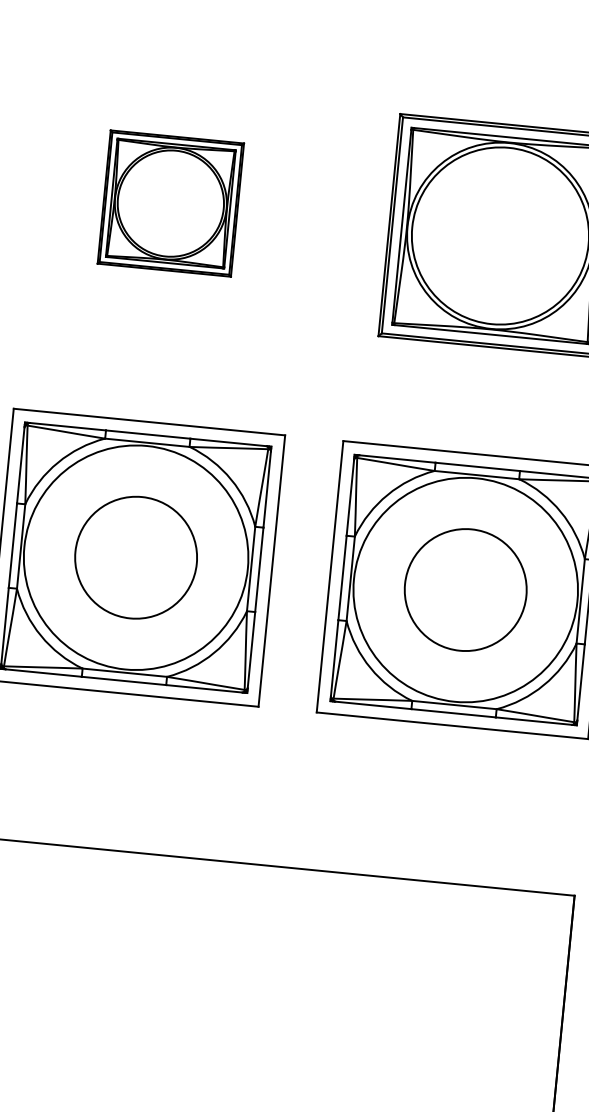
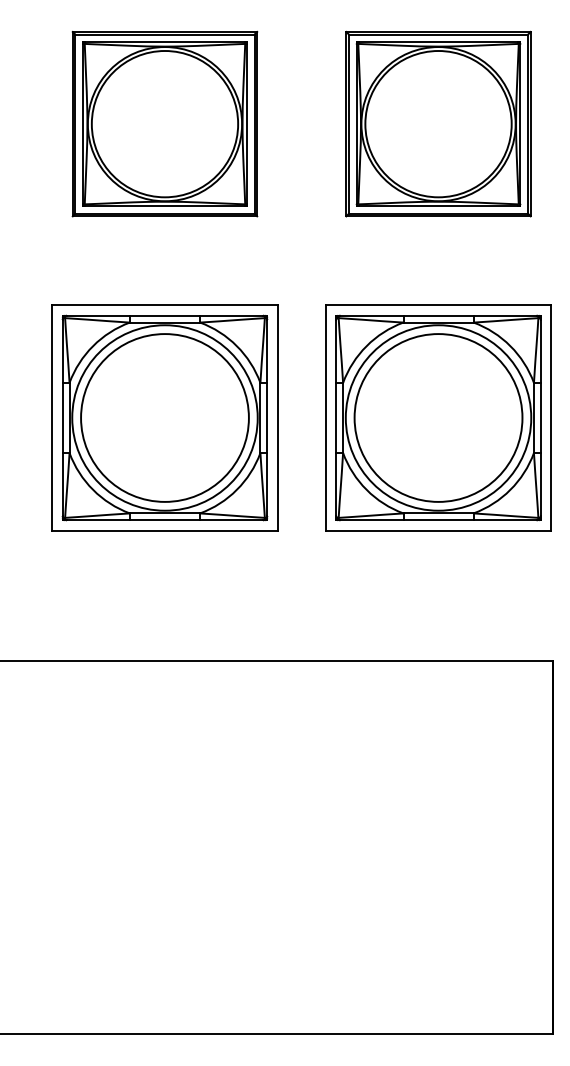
part: (170, 202) -> (164, 123), size x1.67
circle: (135, 557) -> (164, 417), size x1.67
circle: (465, 589) -> (438, 417), size x1.67

